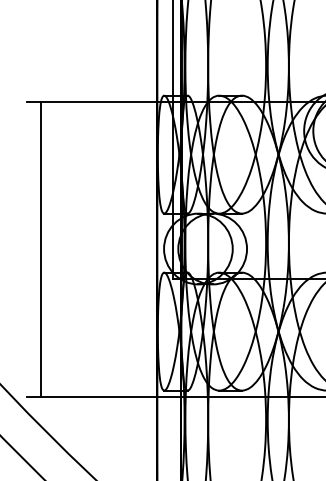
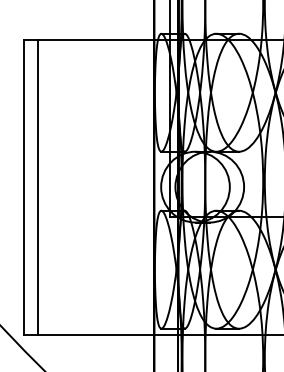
line: (26, 248) -> (23, 186), added

